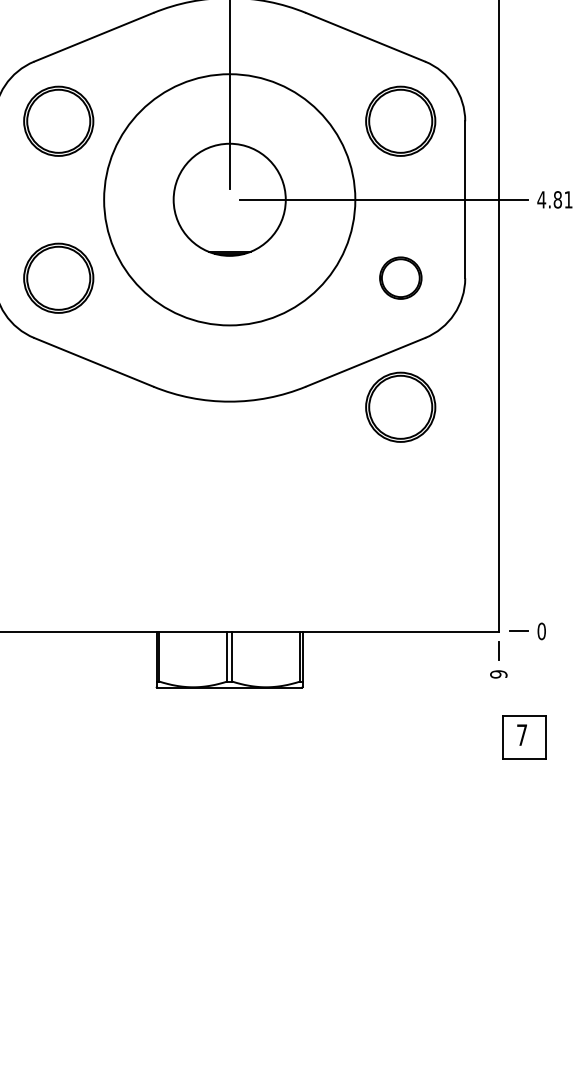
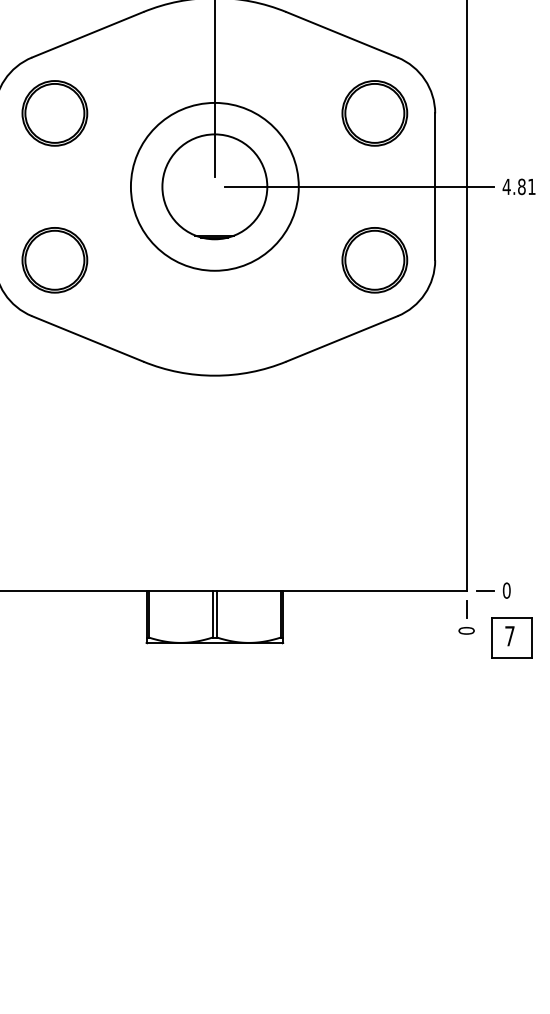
circle: (229, 199) -> (214, 186), size x0.71
part: (400, 277) -> (374, 259), size x1.67
part: (400, 406) -> (374, 380), removed
text: (498, 674) -> (466, 630), 9 -> 0
part: (524, 737) -> (512, 638), moved

